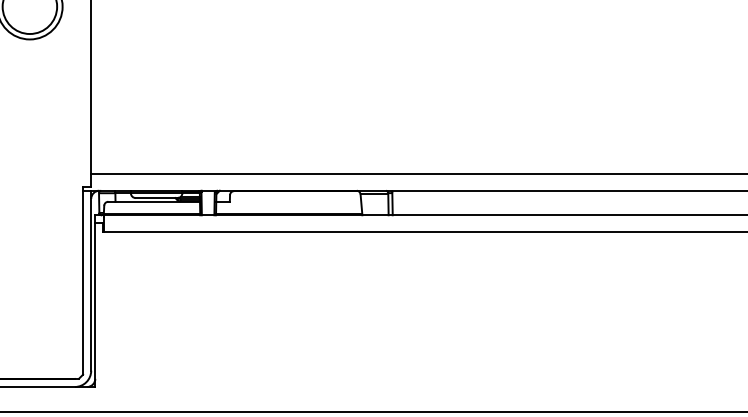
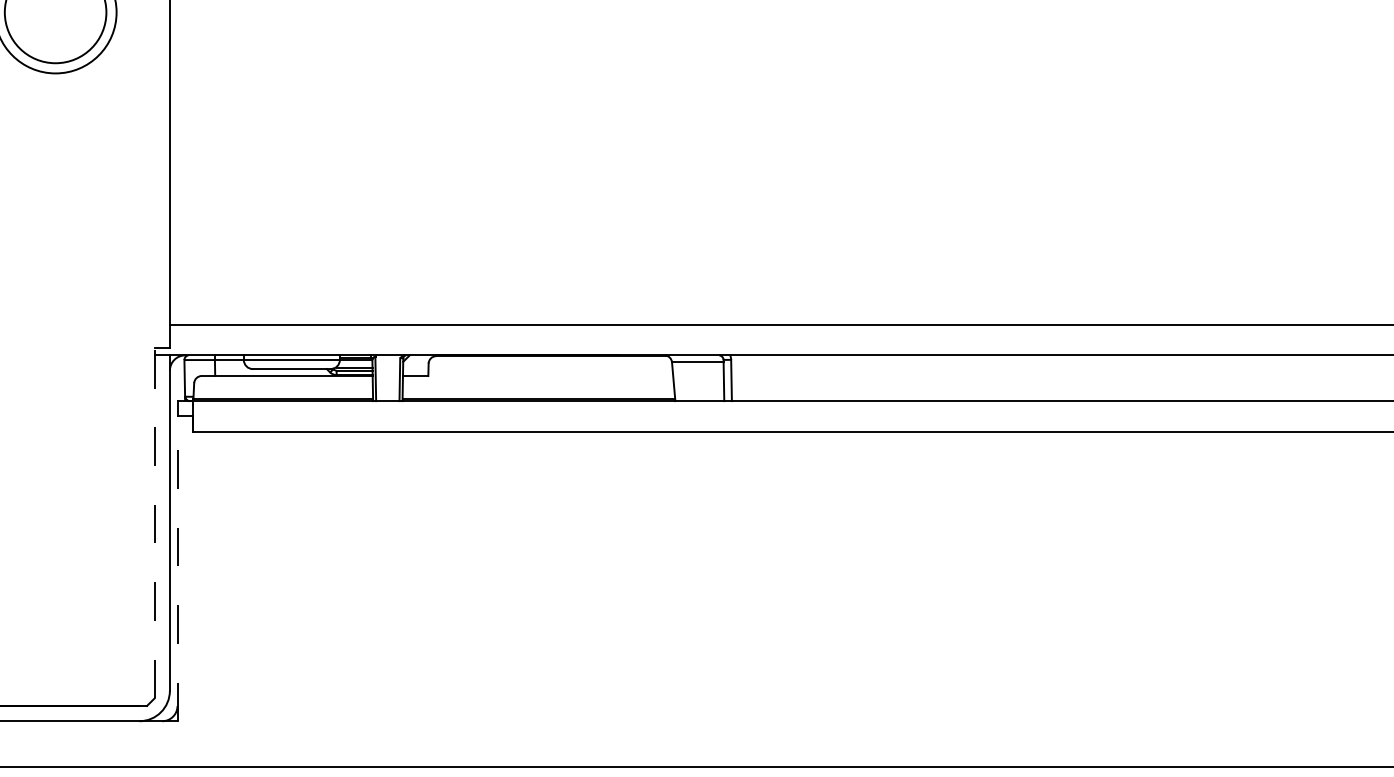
line: (83, 280) -> (155, 522), solid -> dashed
line: (95, 305) -> (177, 569), solid -> dashed

